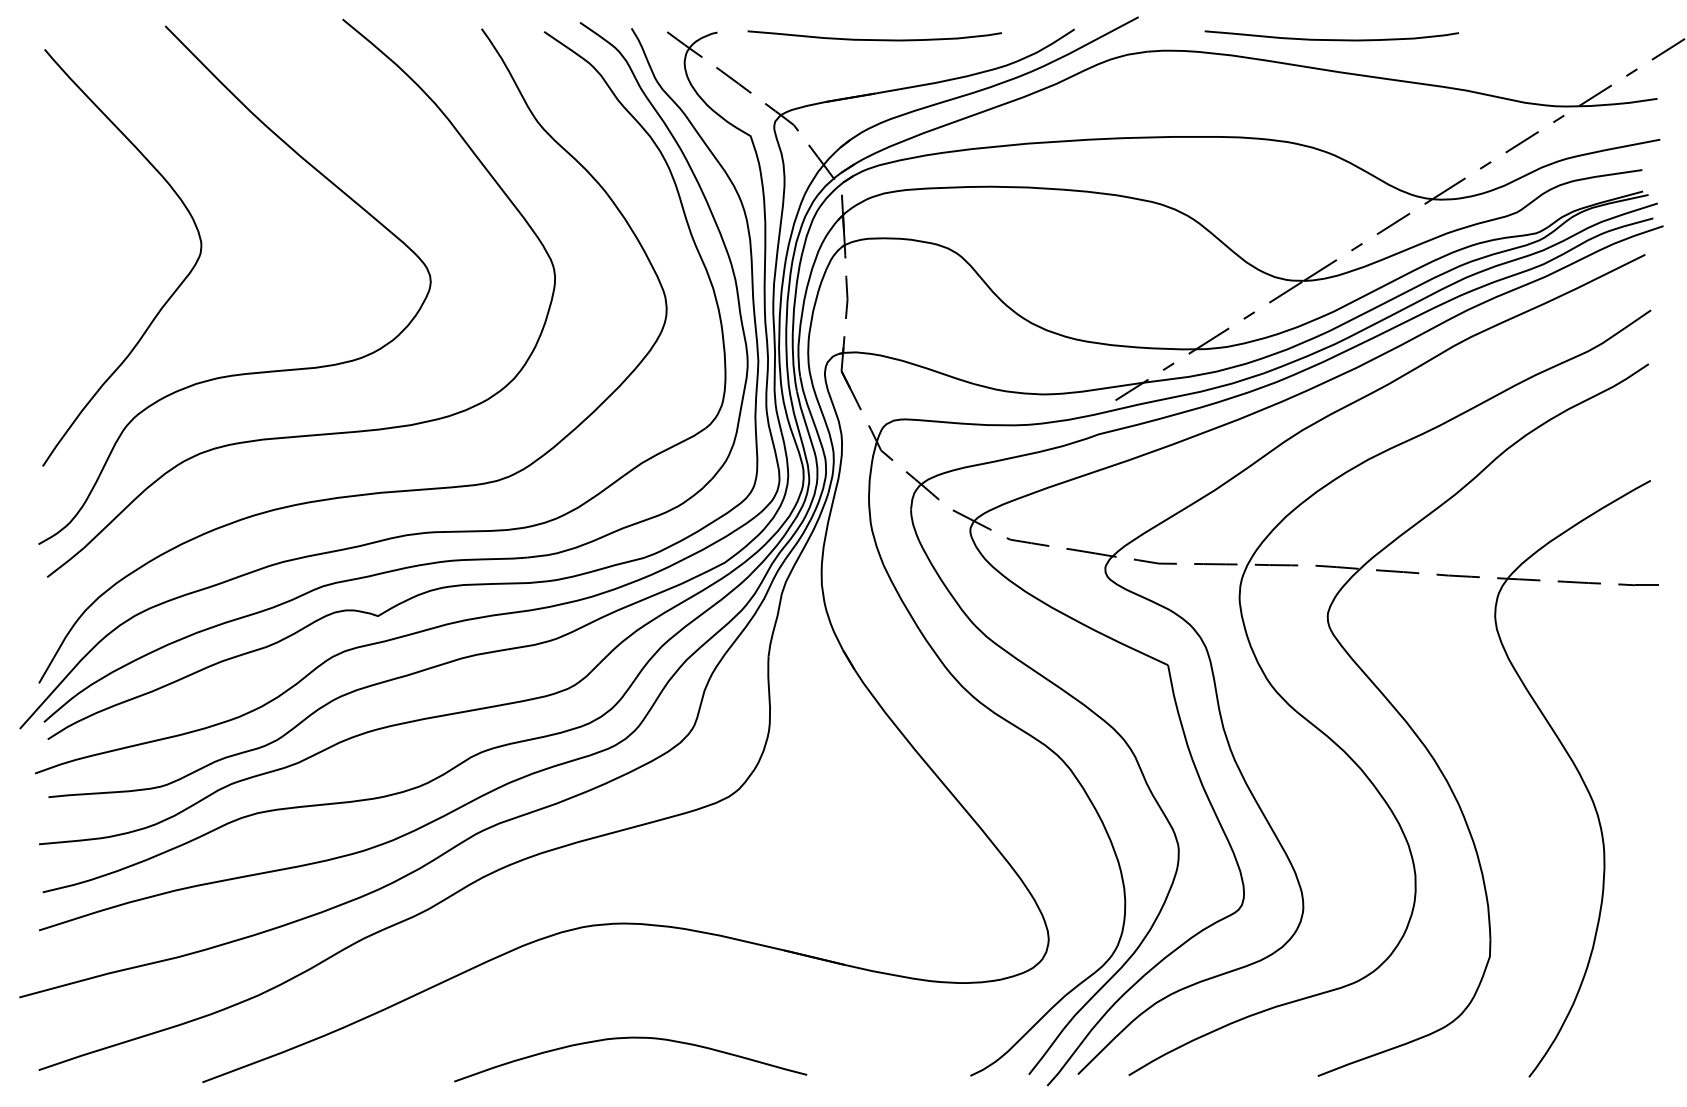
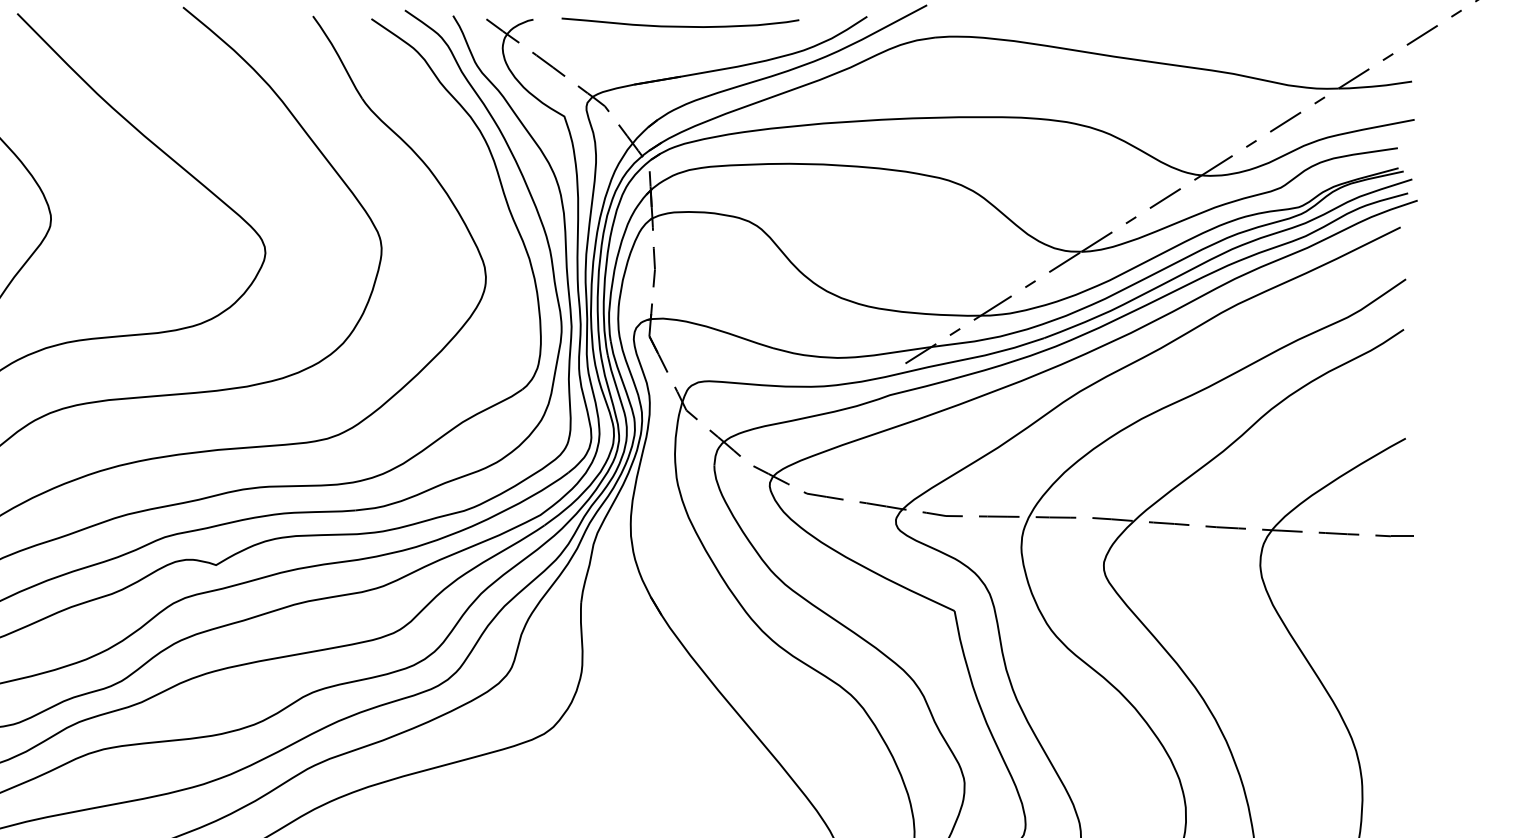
curve: (1331, 39) -> (1107, 26), removed

